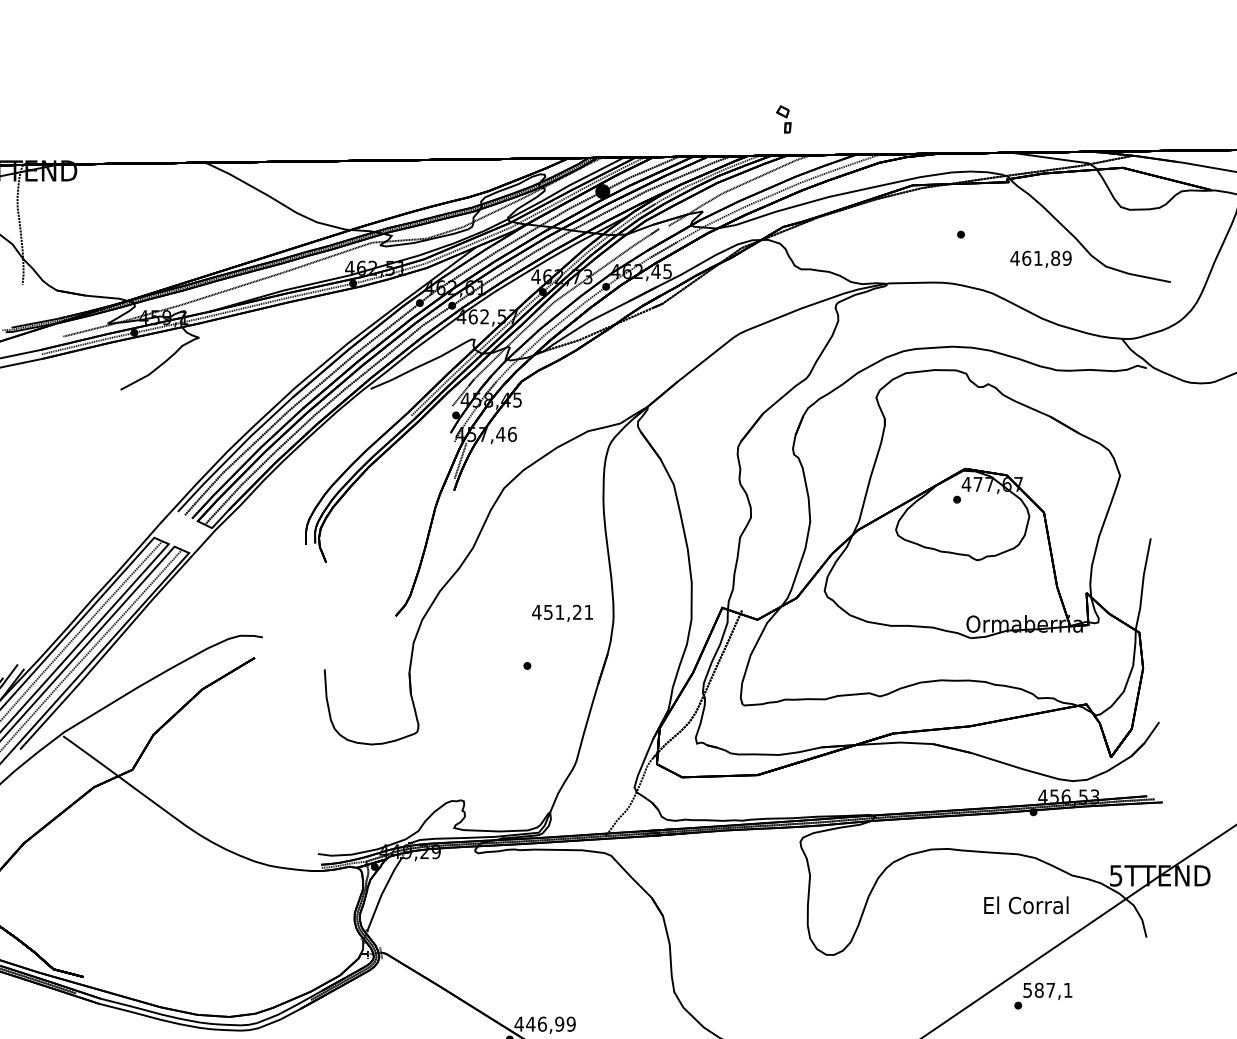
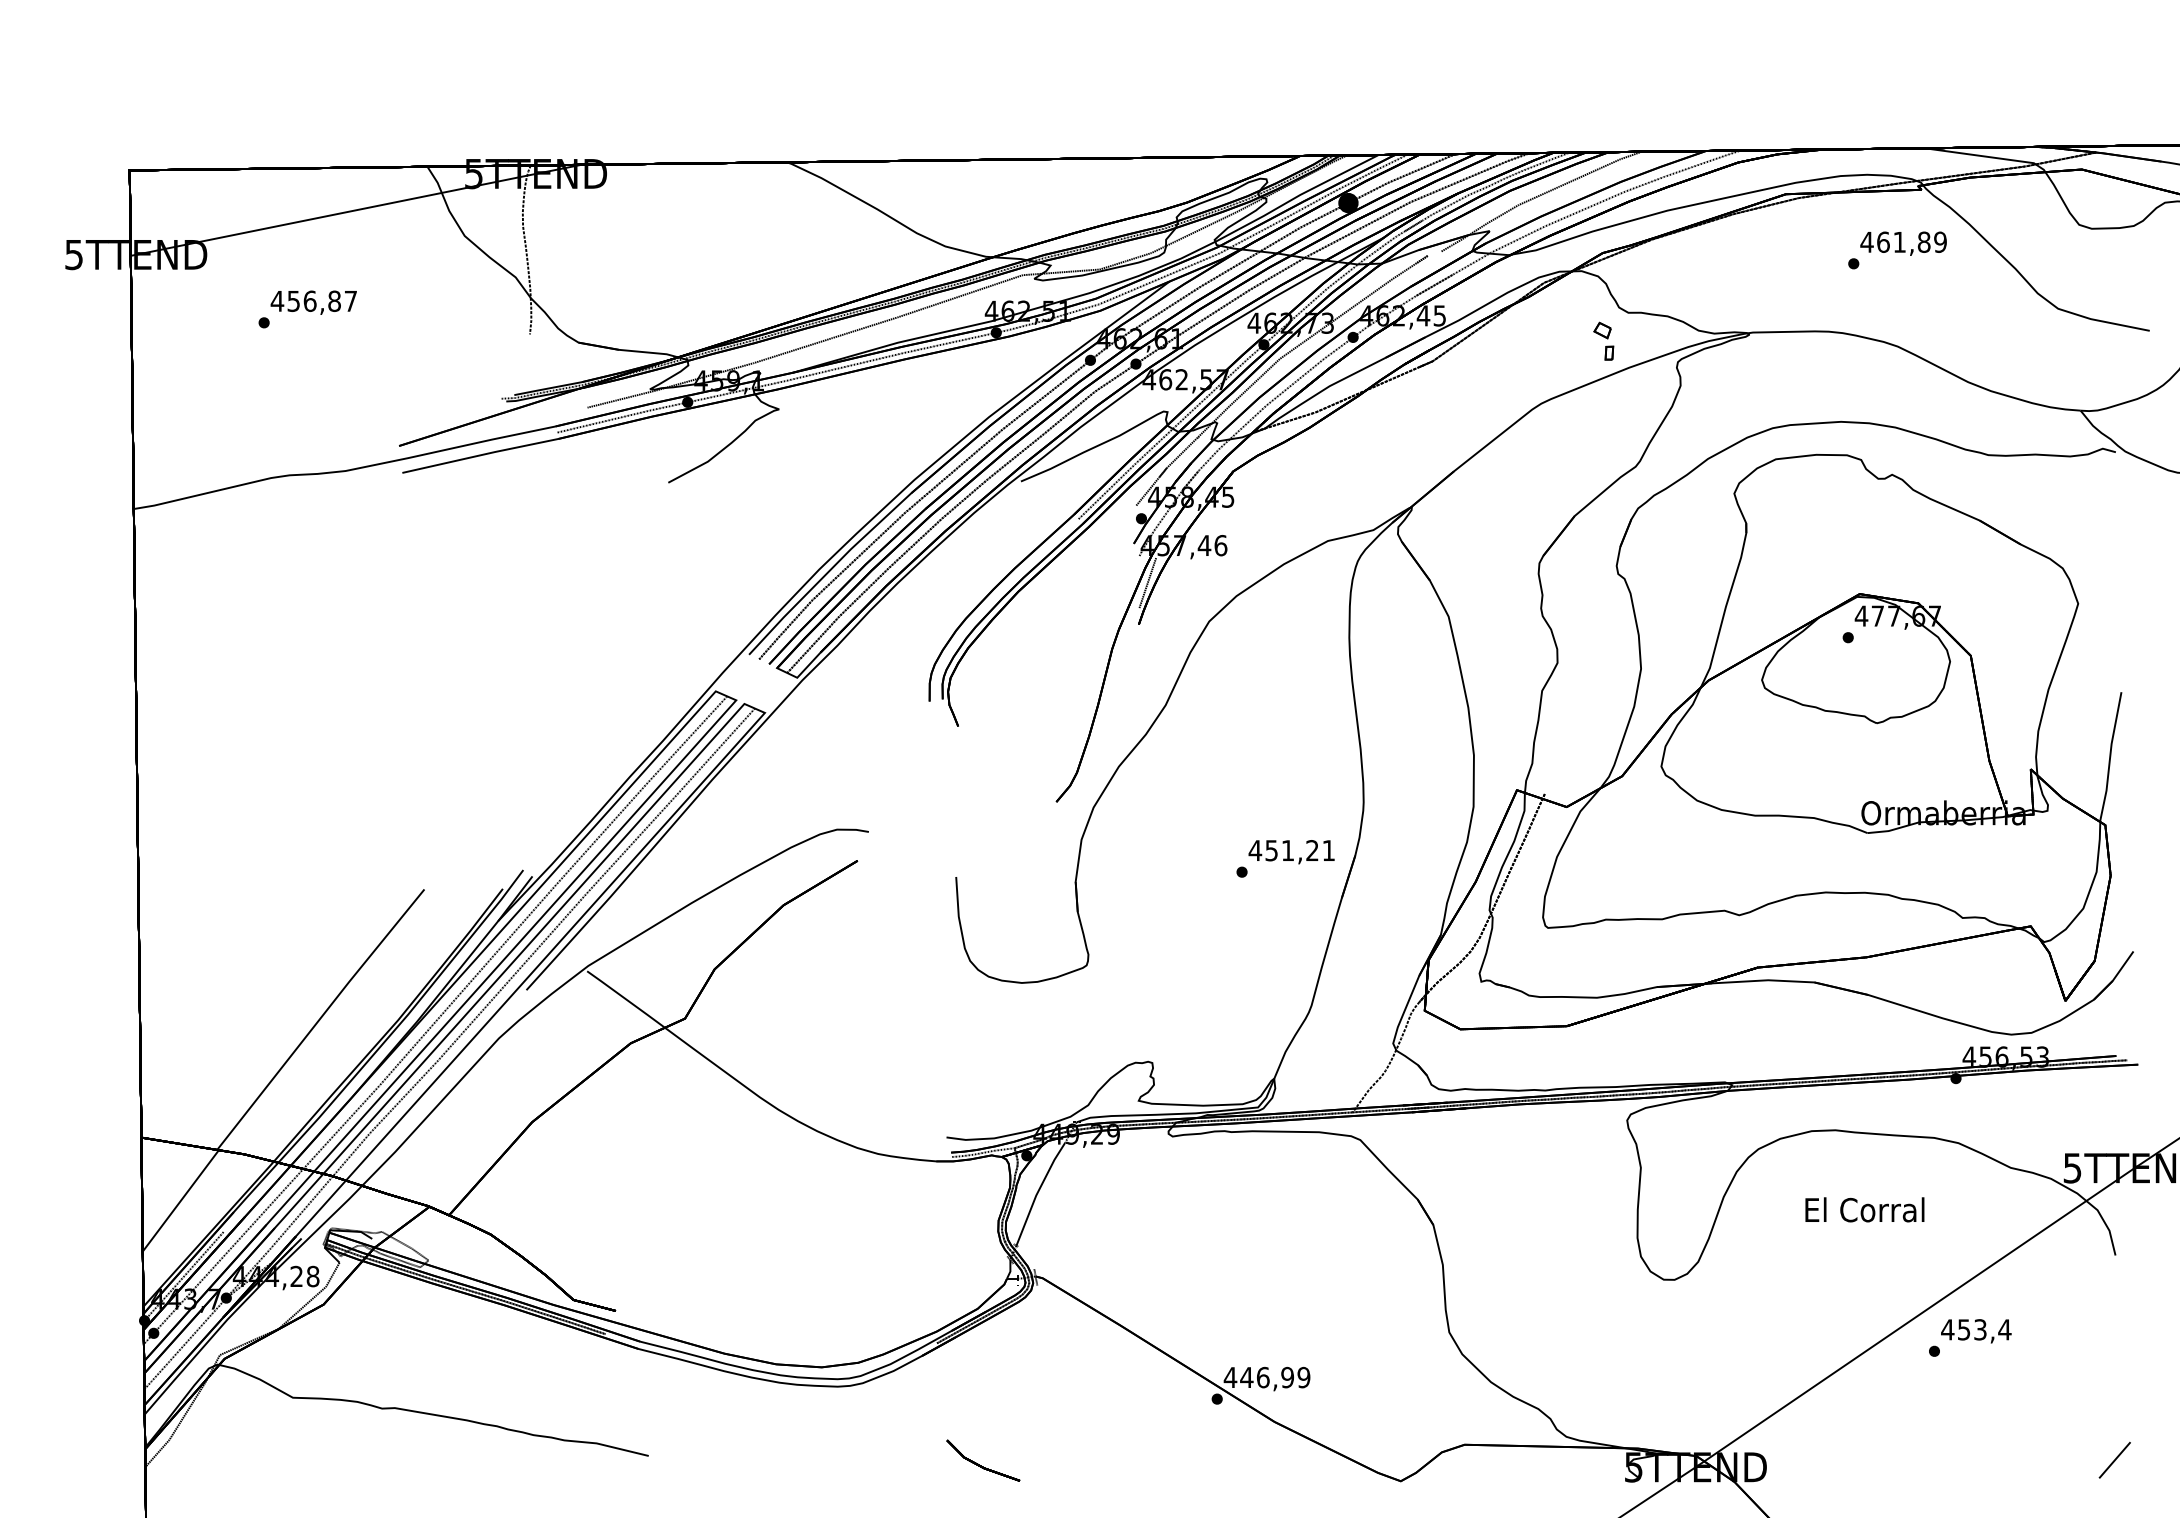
part: (783, 118) -> (1603, 340), moved
text: (1040, 259) -> (1903, 243), moved
text: (562, 613) -> (1291, 852), moved
text: (1026, 905) -> (1864, 1209), moved
text: (1048, 990) -> (1976, 1329), 587,1 -> 453,4

